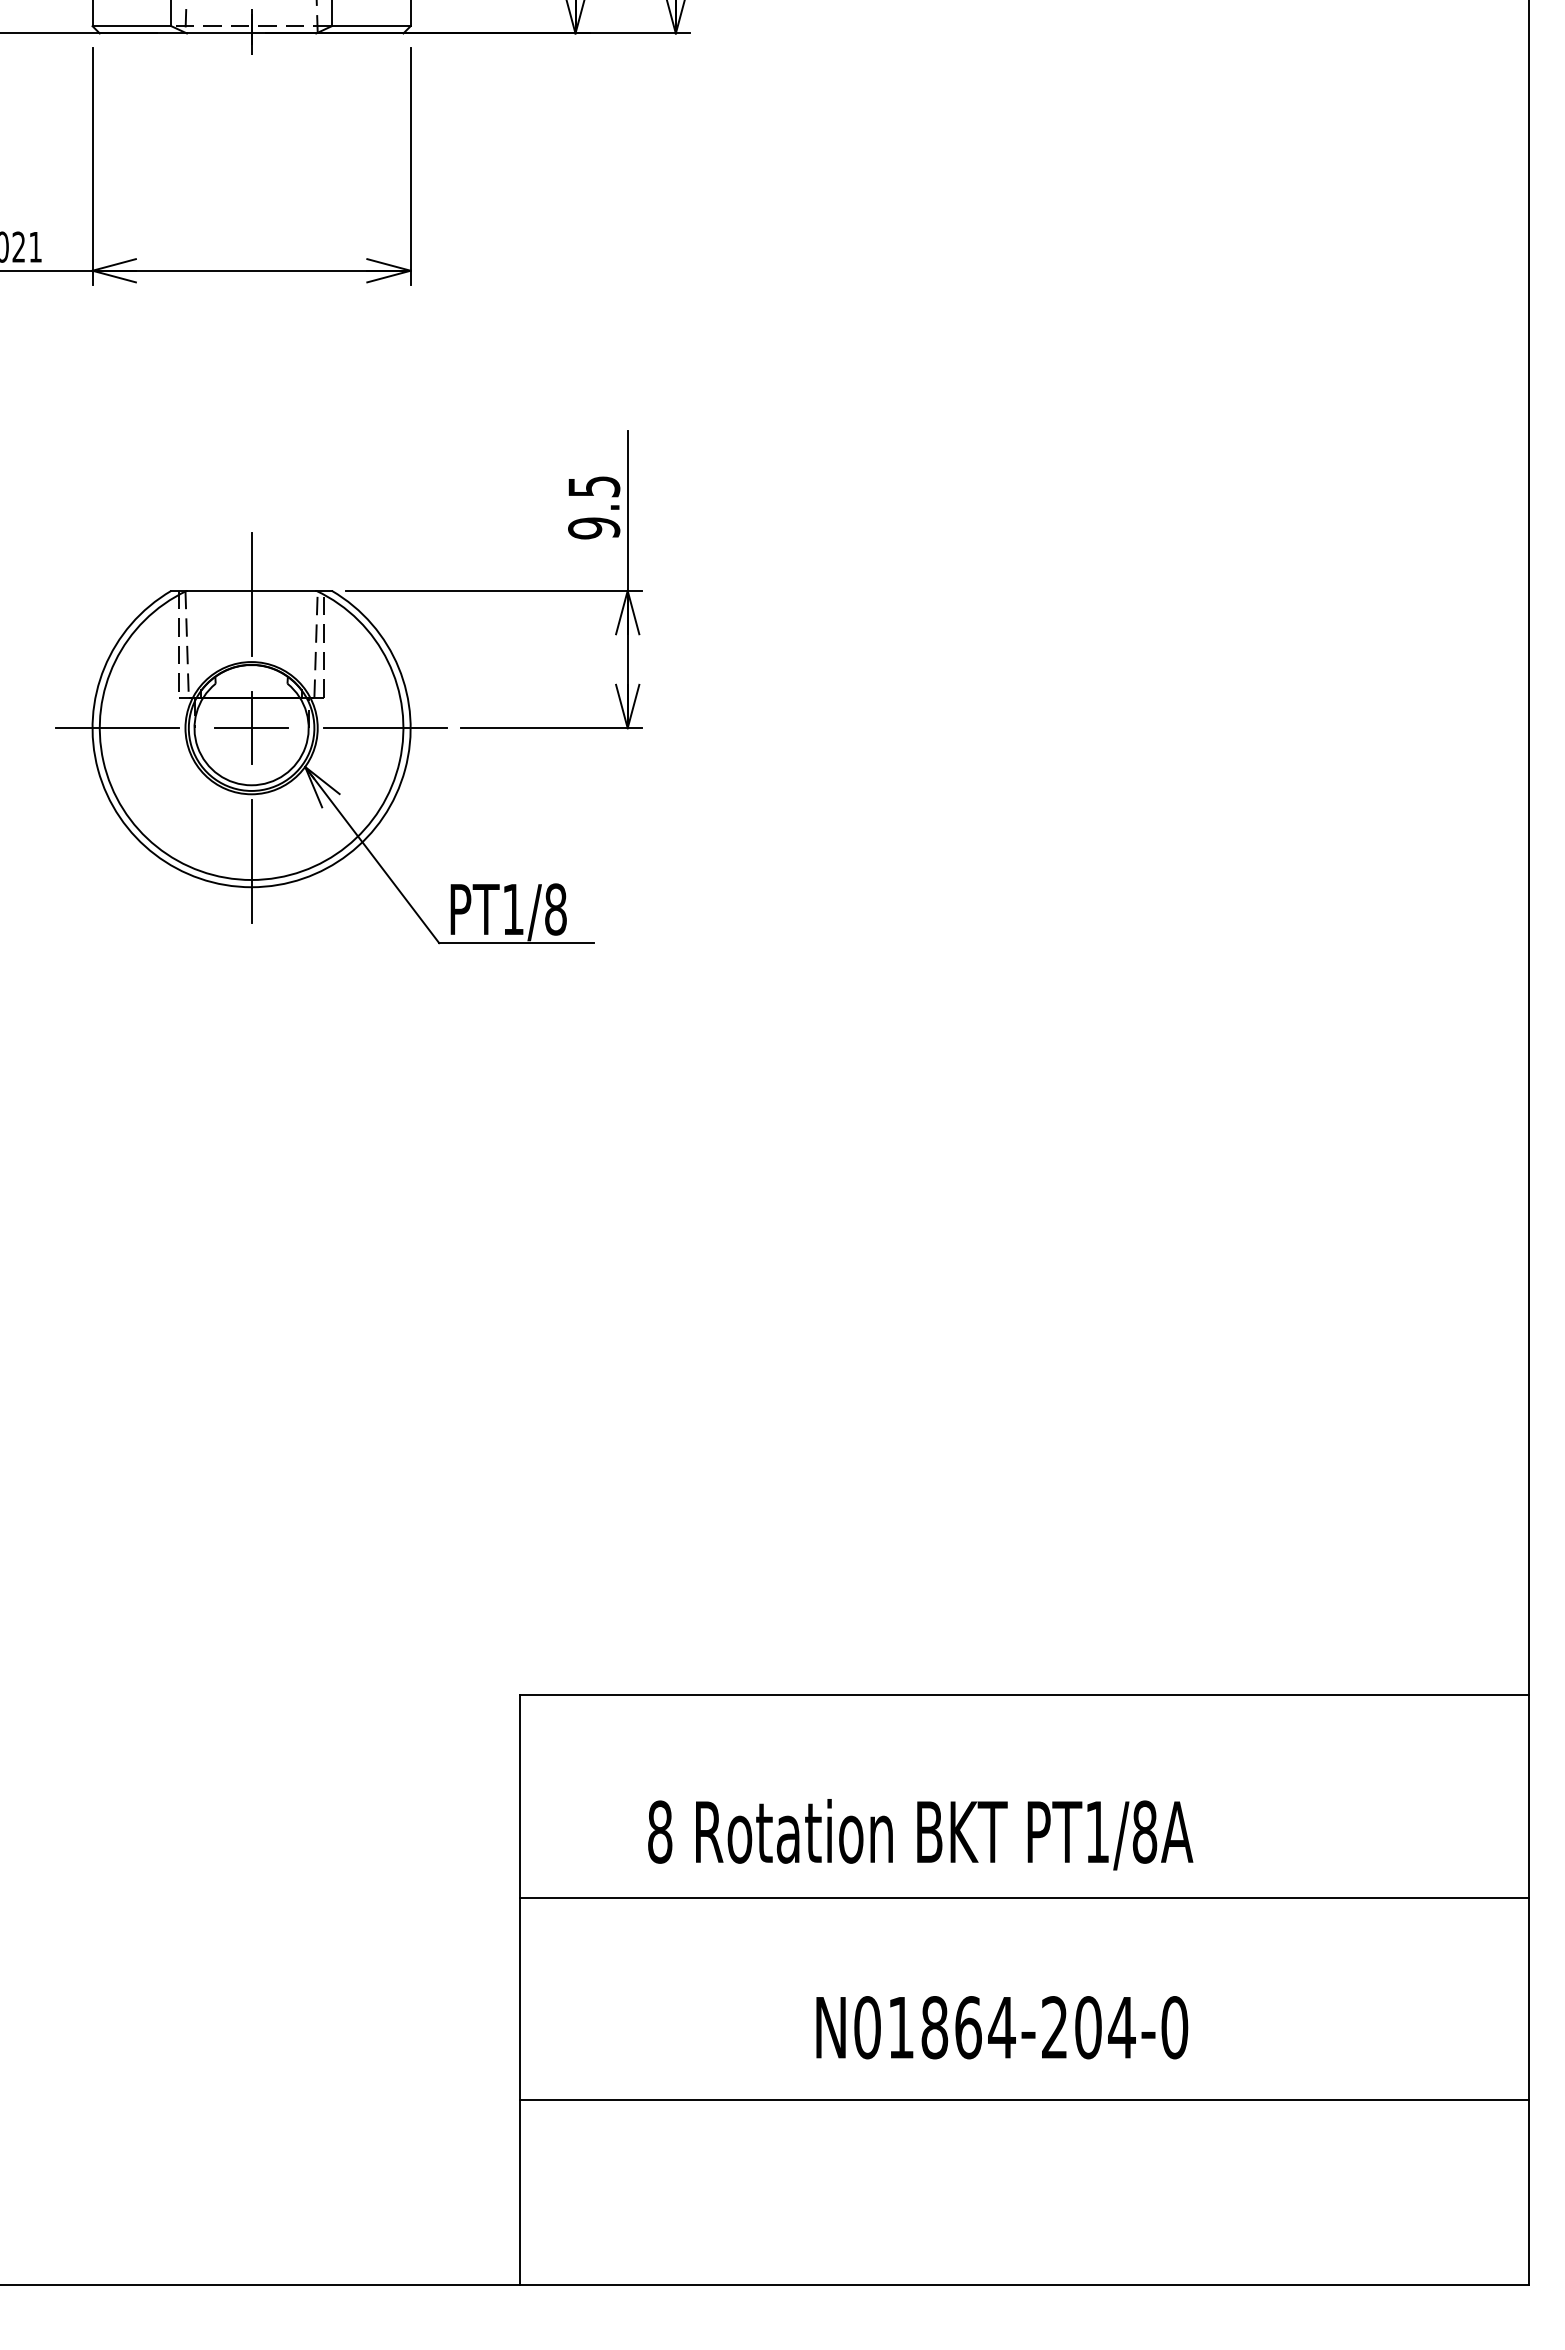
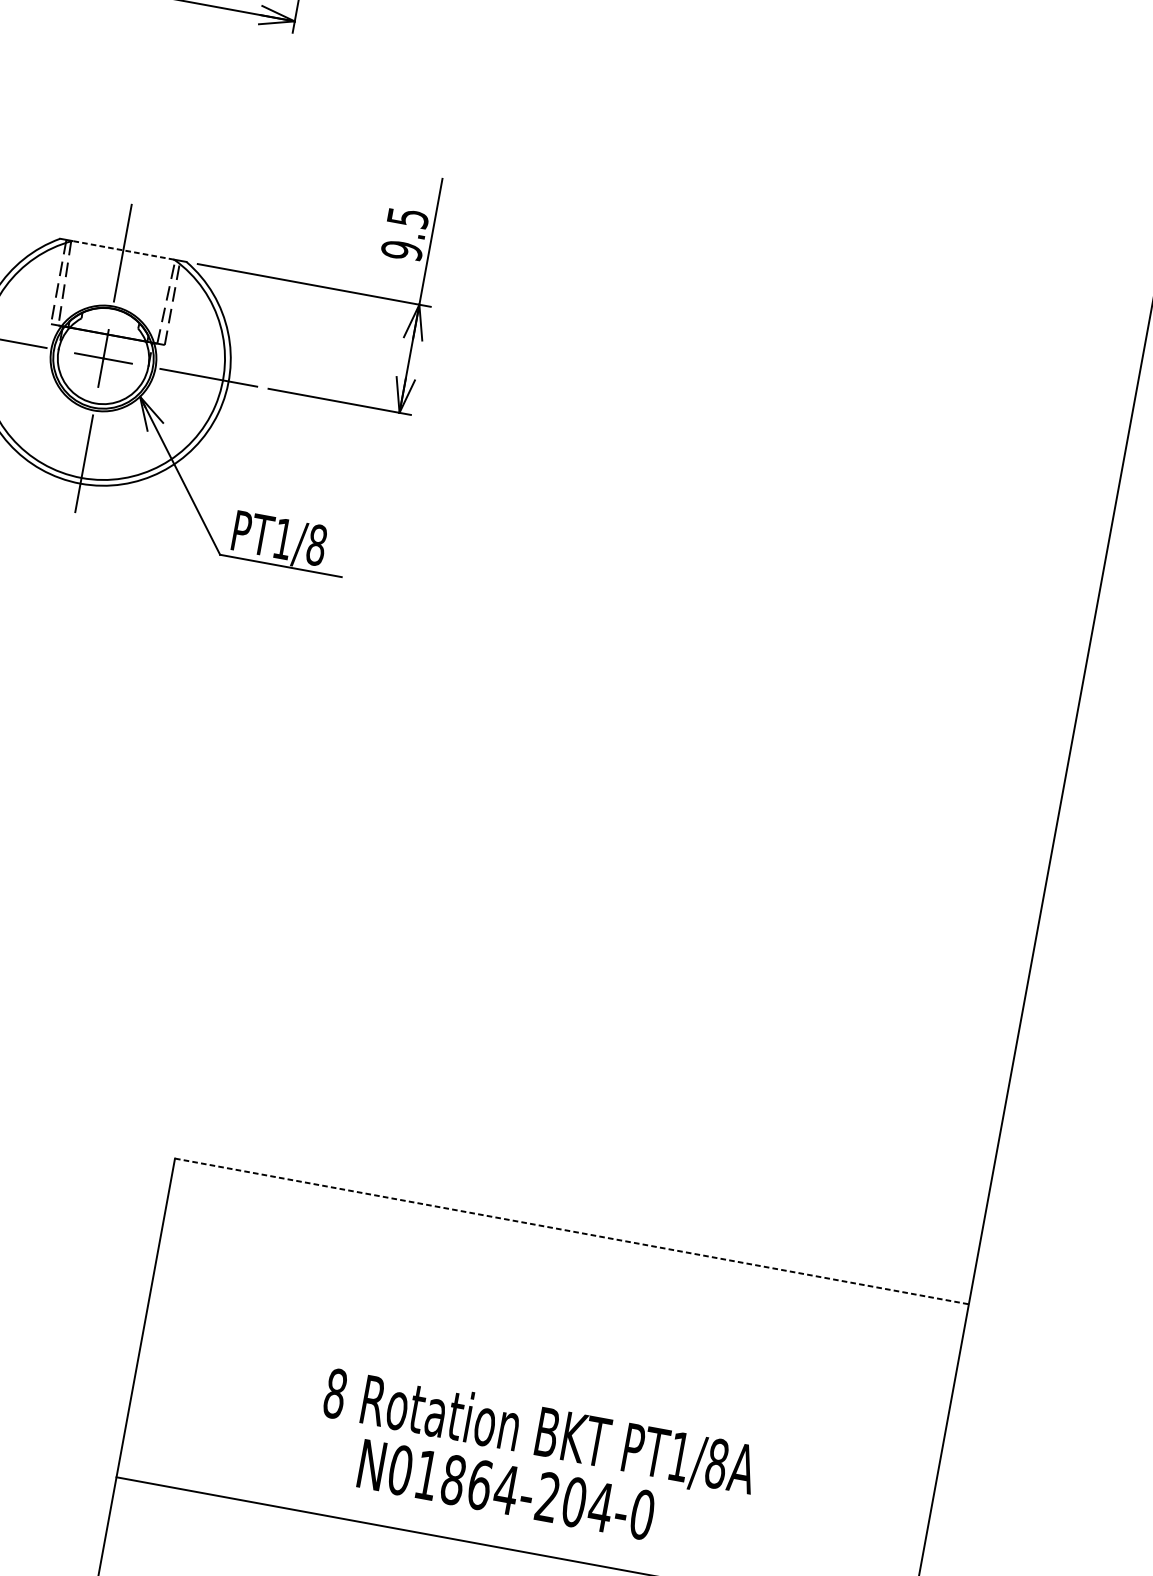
line: (251, 590) -> (123, 250), solid -> dashed
line: (1024, 1695) -> (572, 1231), solid -> dashed
text: (920, 1834) -> (540, 1433), moved
line: (1023, 1897) -> (542, 1390), removed

